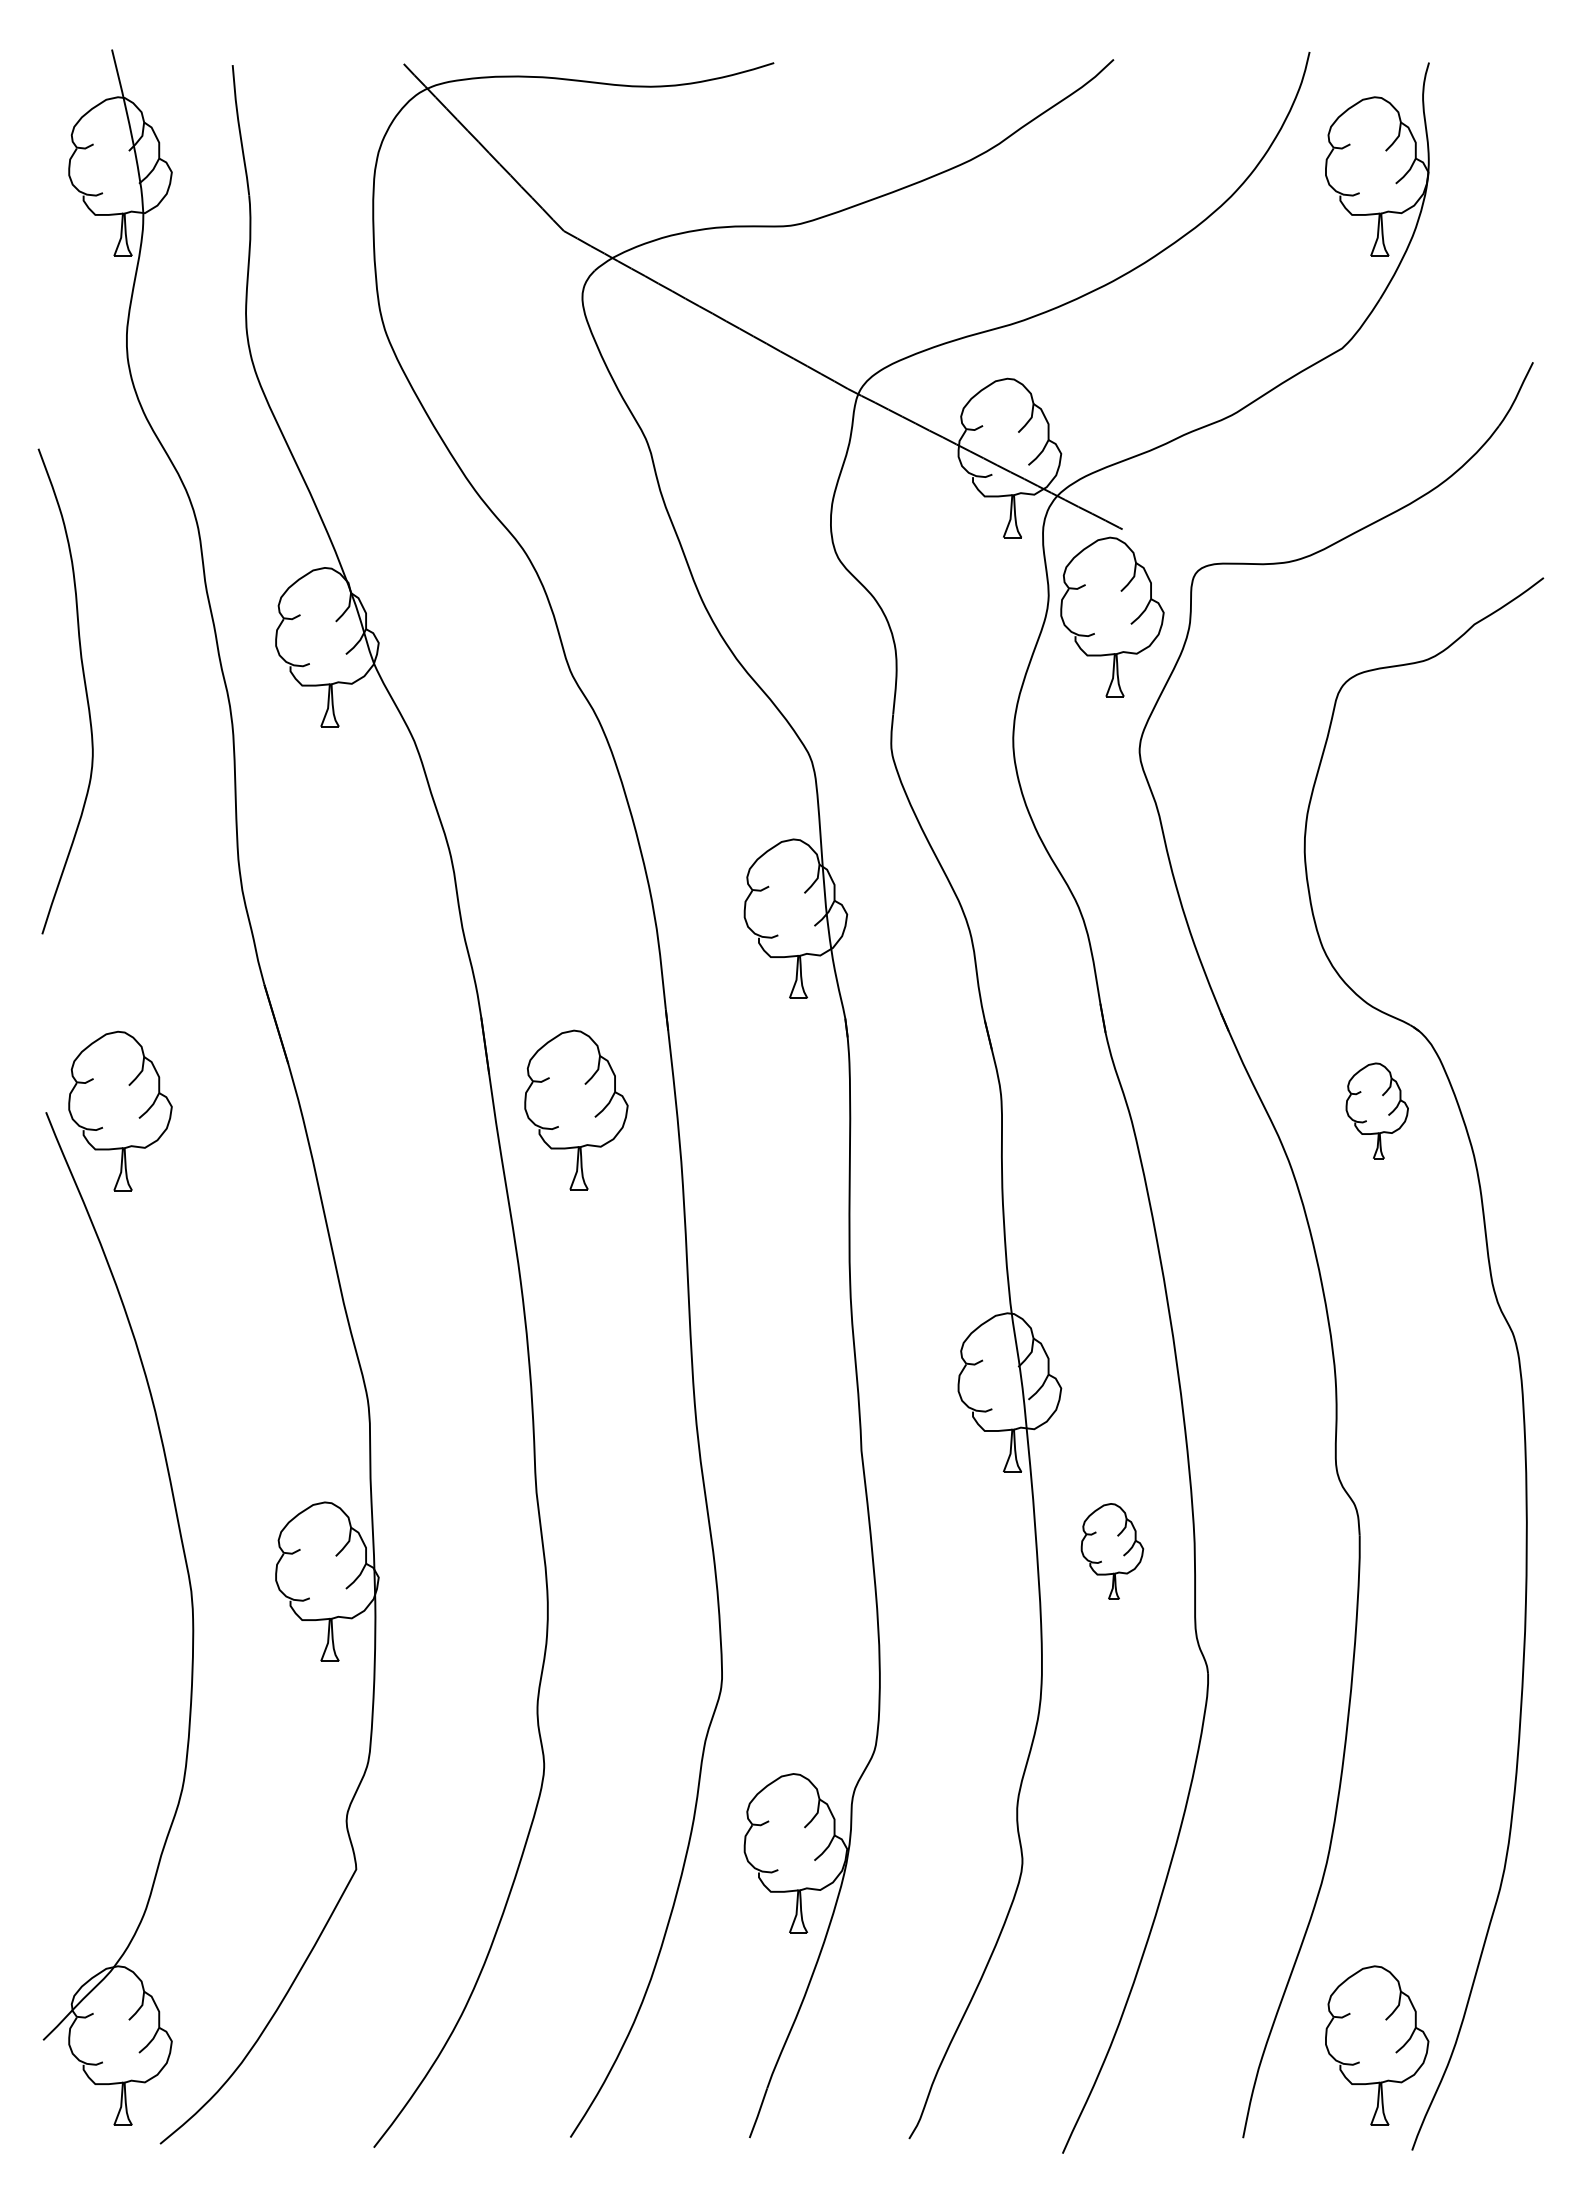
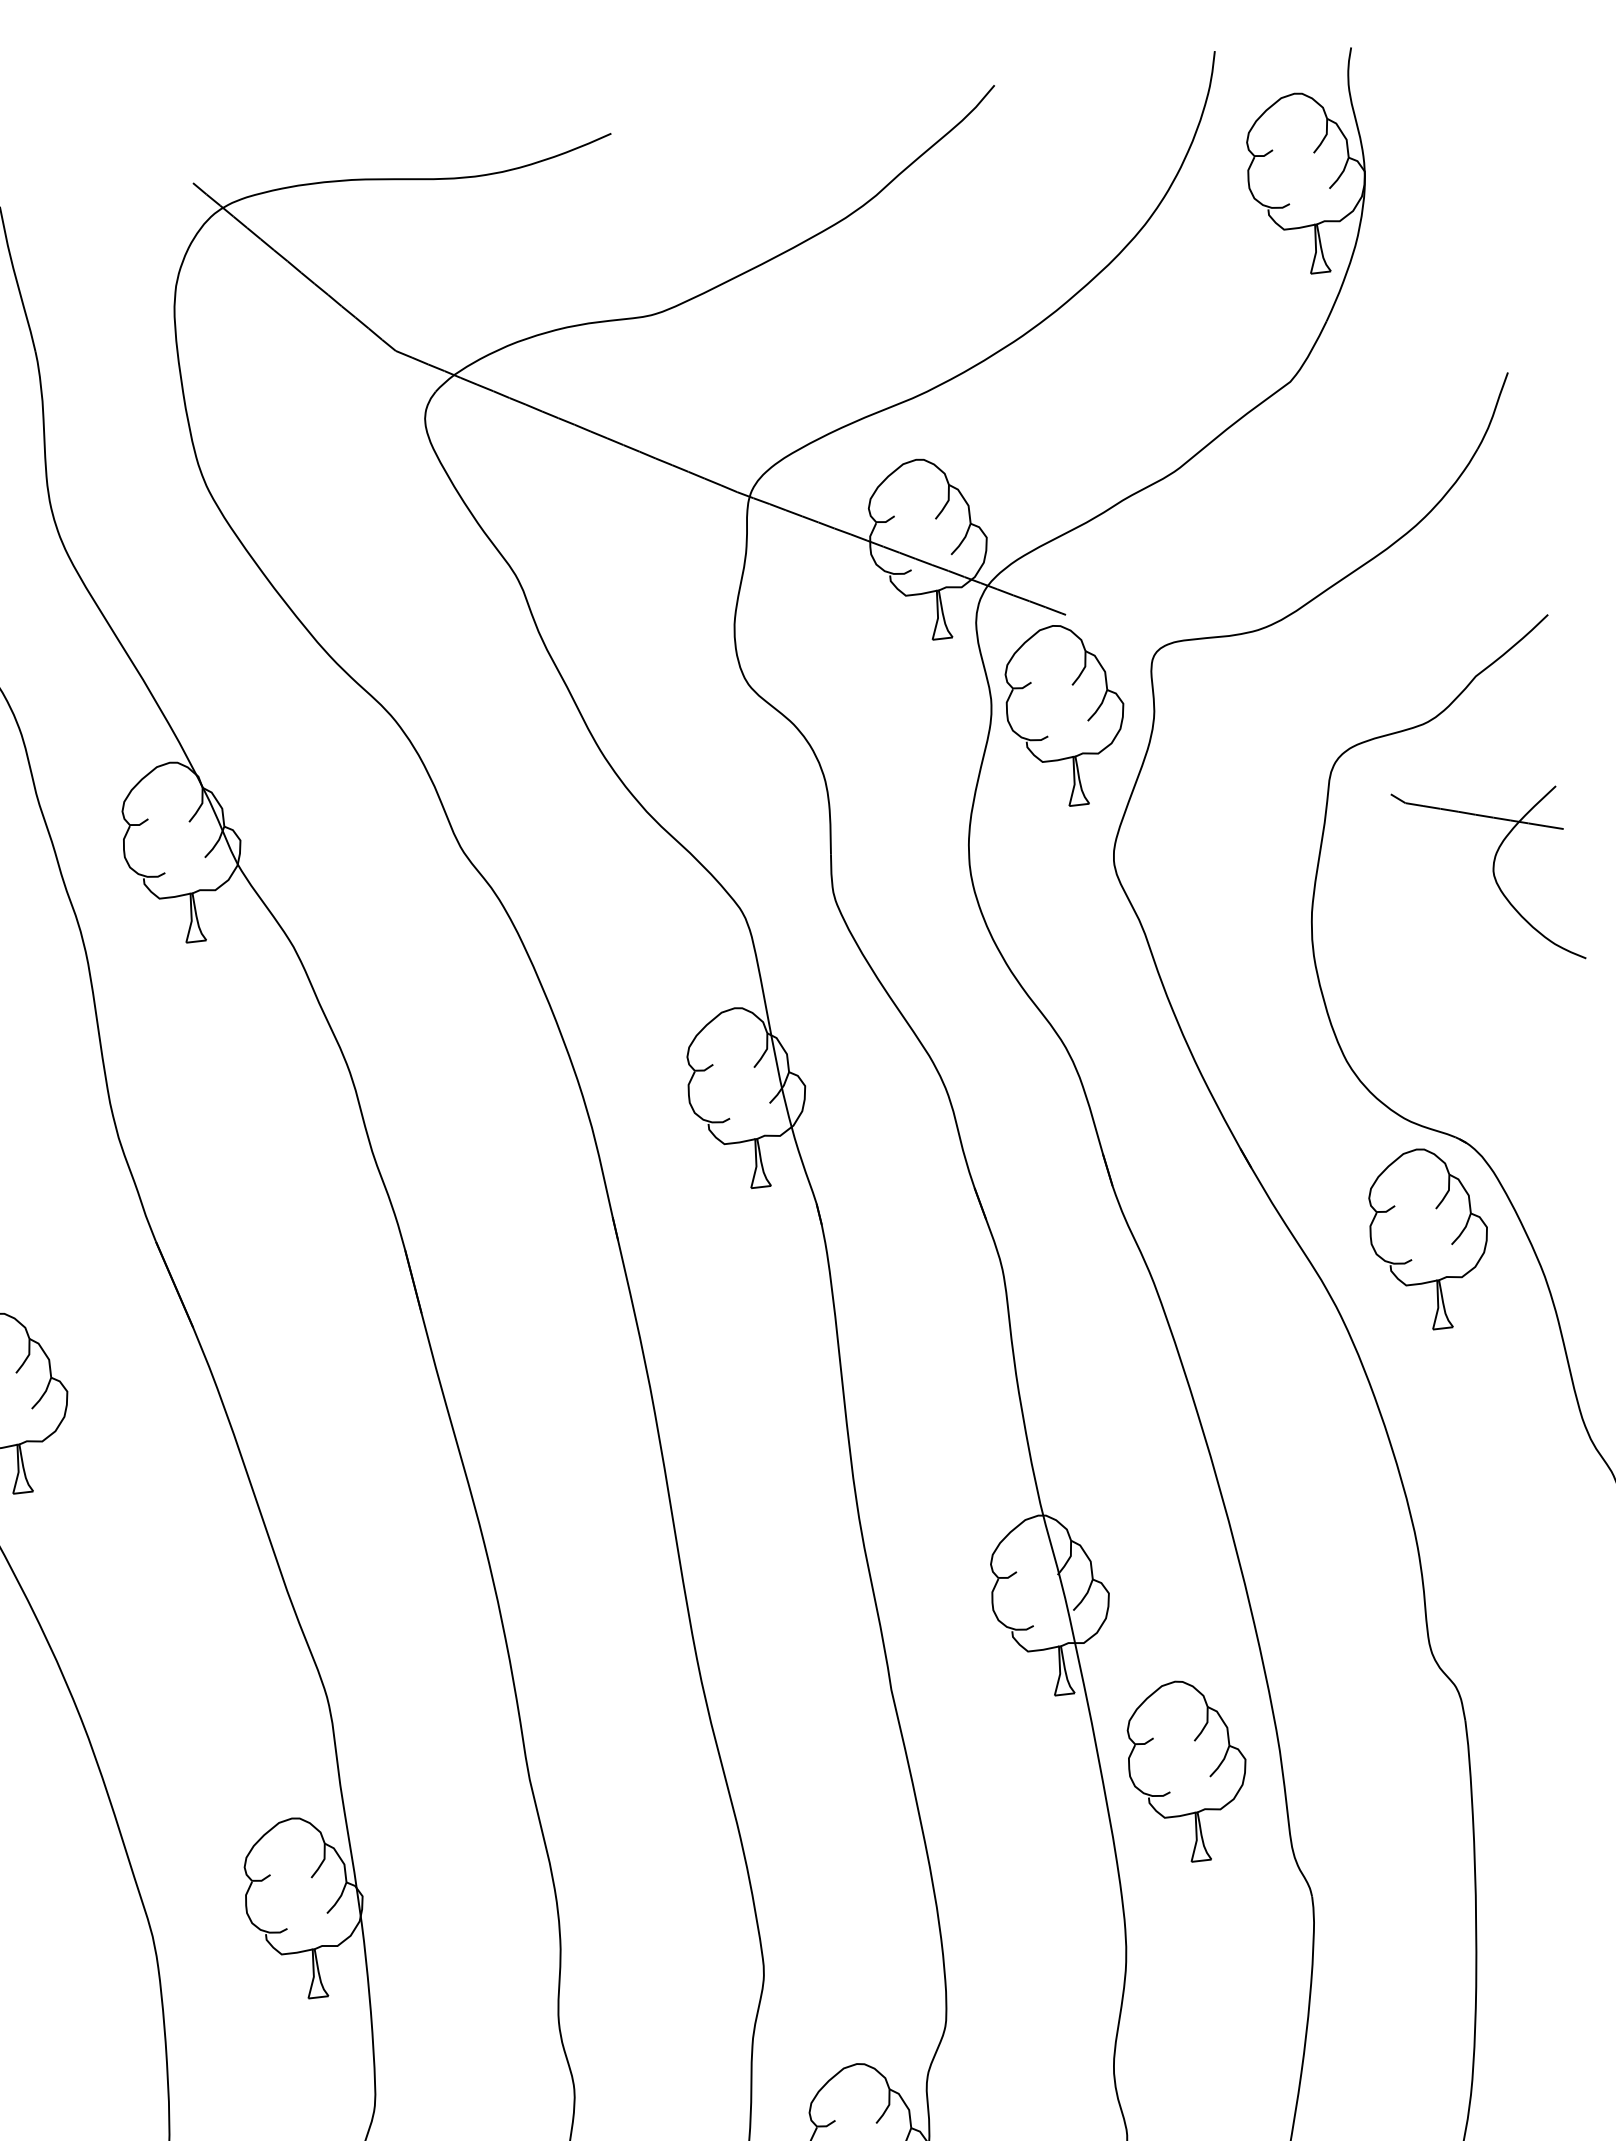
part: (1465, 800) -> (1488, 876), added
part: (576, 1109) -> (524, 1341), removed
part: (1377, 1110) -> (1429, 1238), size x1.67
part: (1112, 1551) -> (1188, 1771), size x1.67

